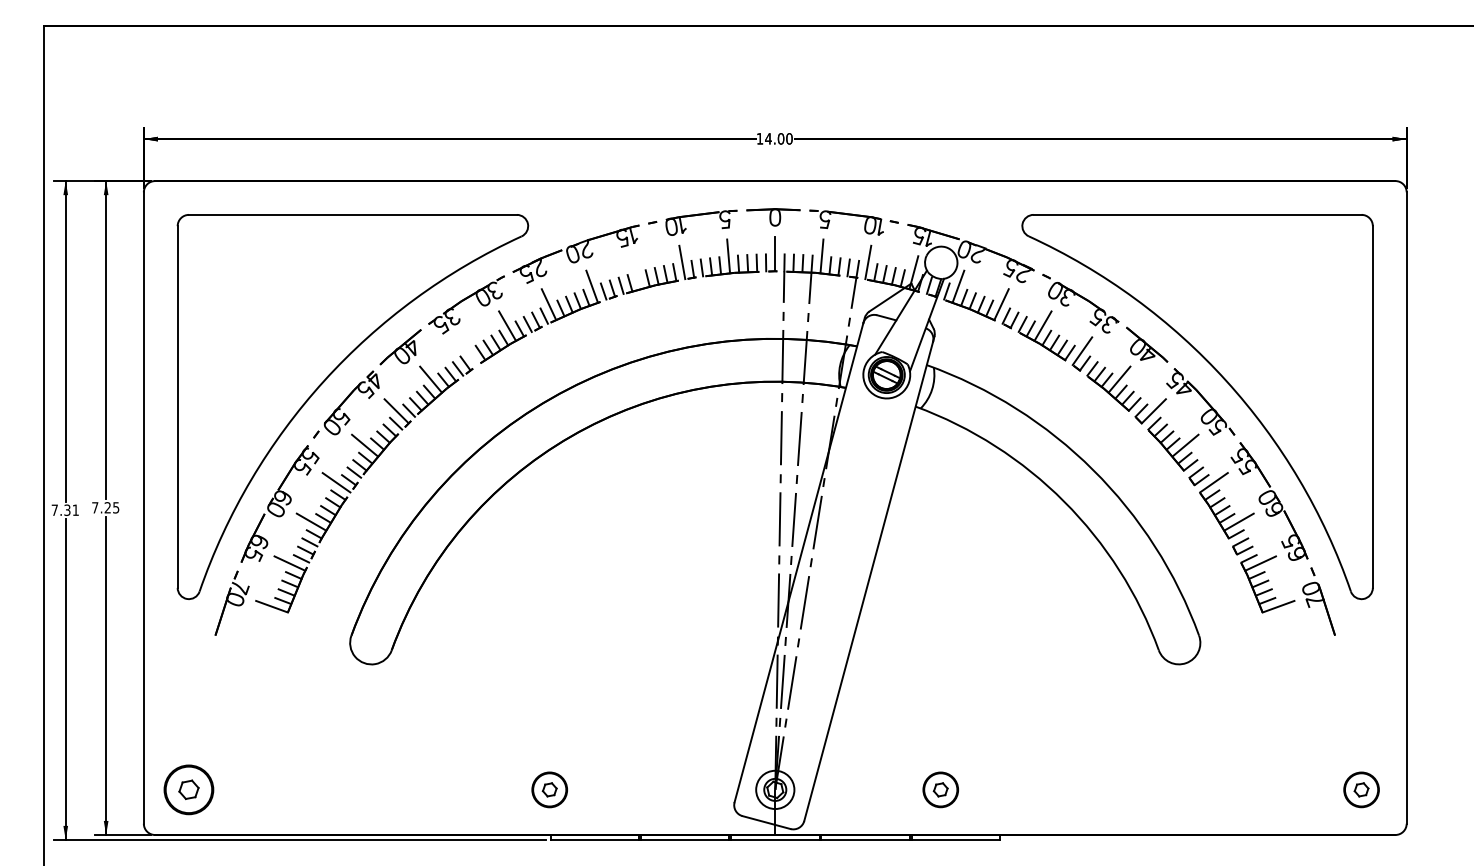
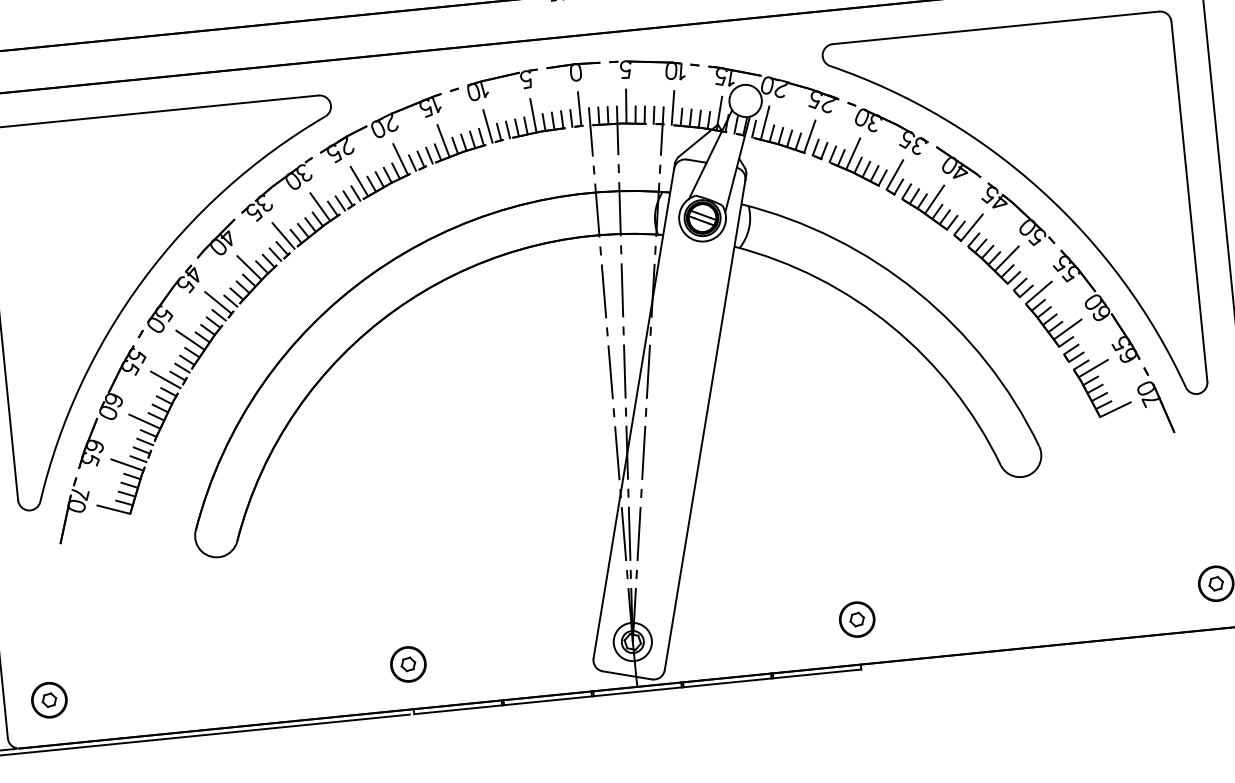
line: (636, 272) -> (443, 140), added
line: (467, 351) -> (283, 236), added
part: (188, 789) -> (48, 699), size x0.71
part: (940, 789) -> (856, 619), moved

